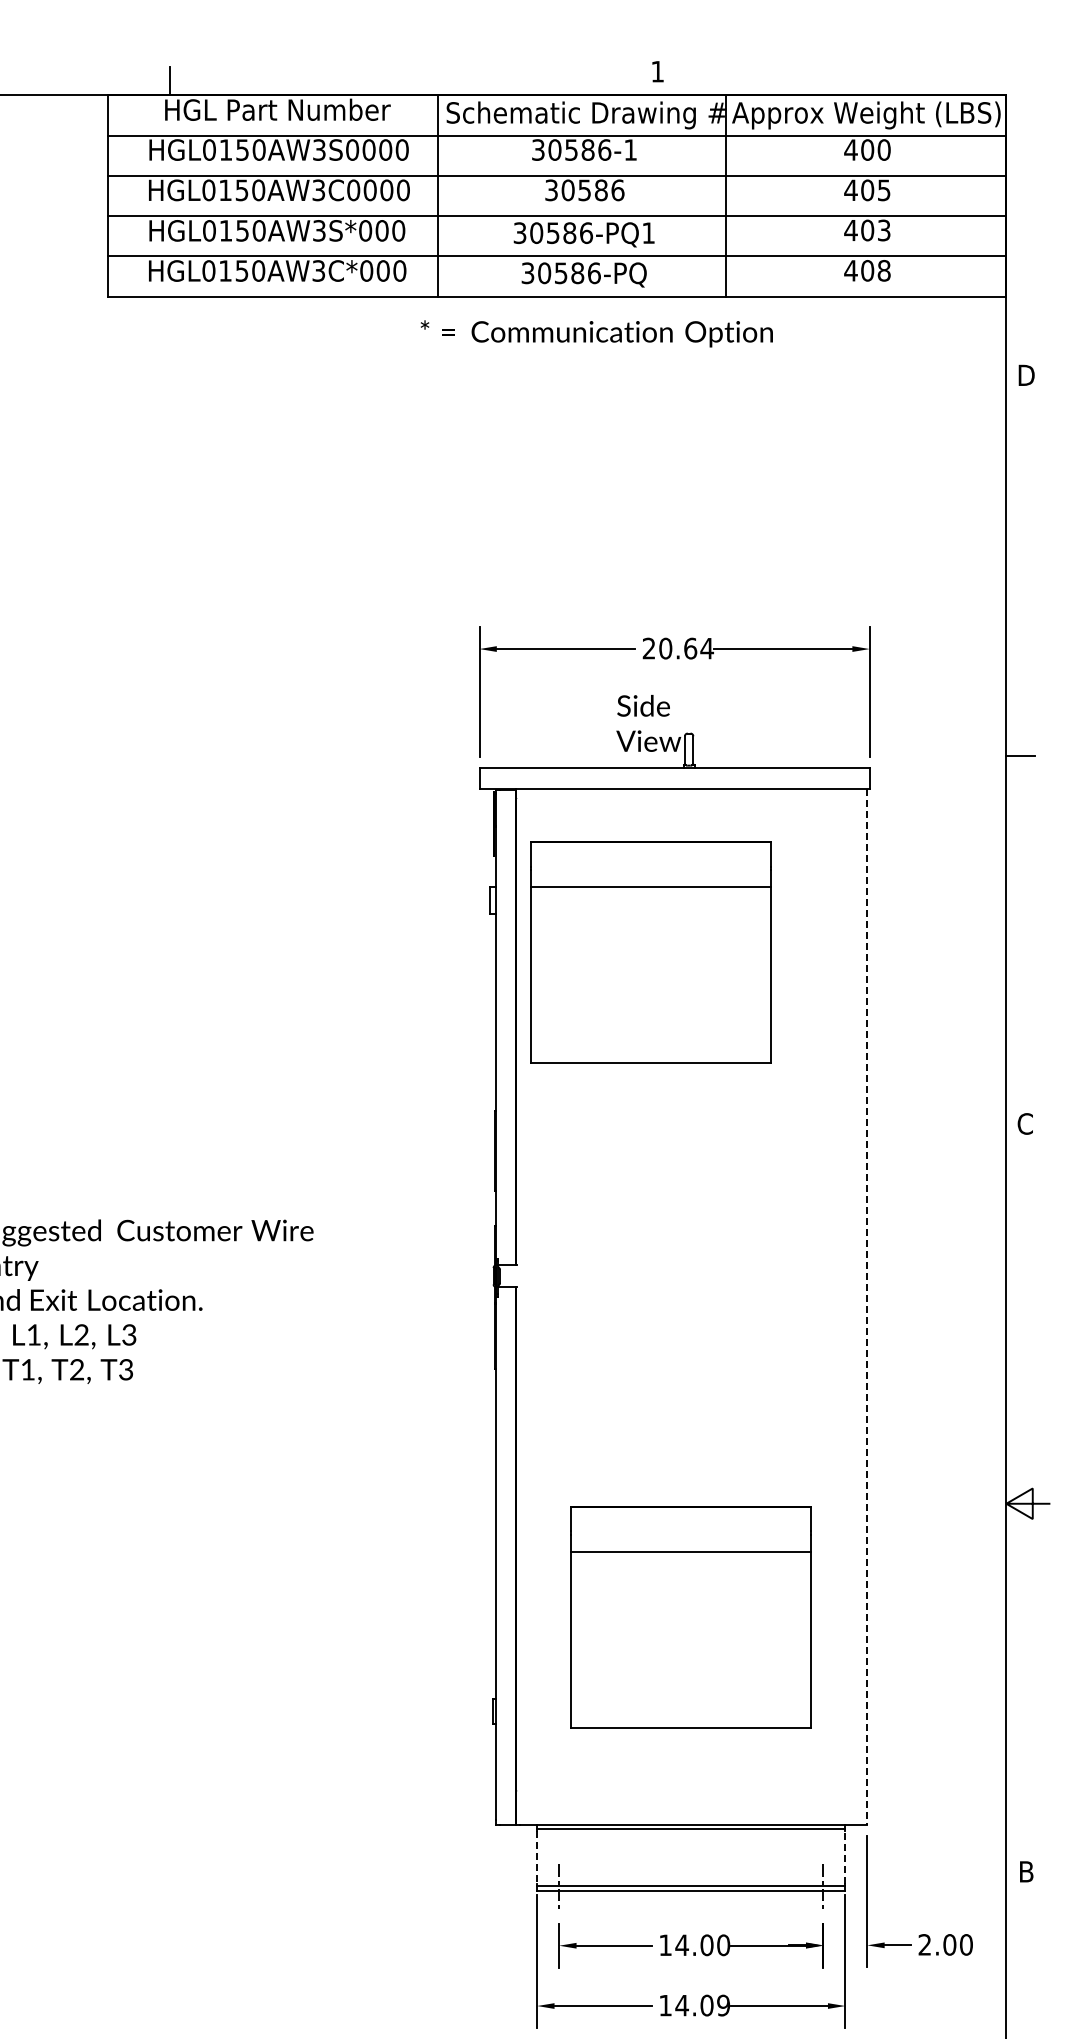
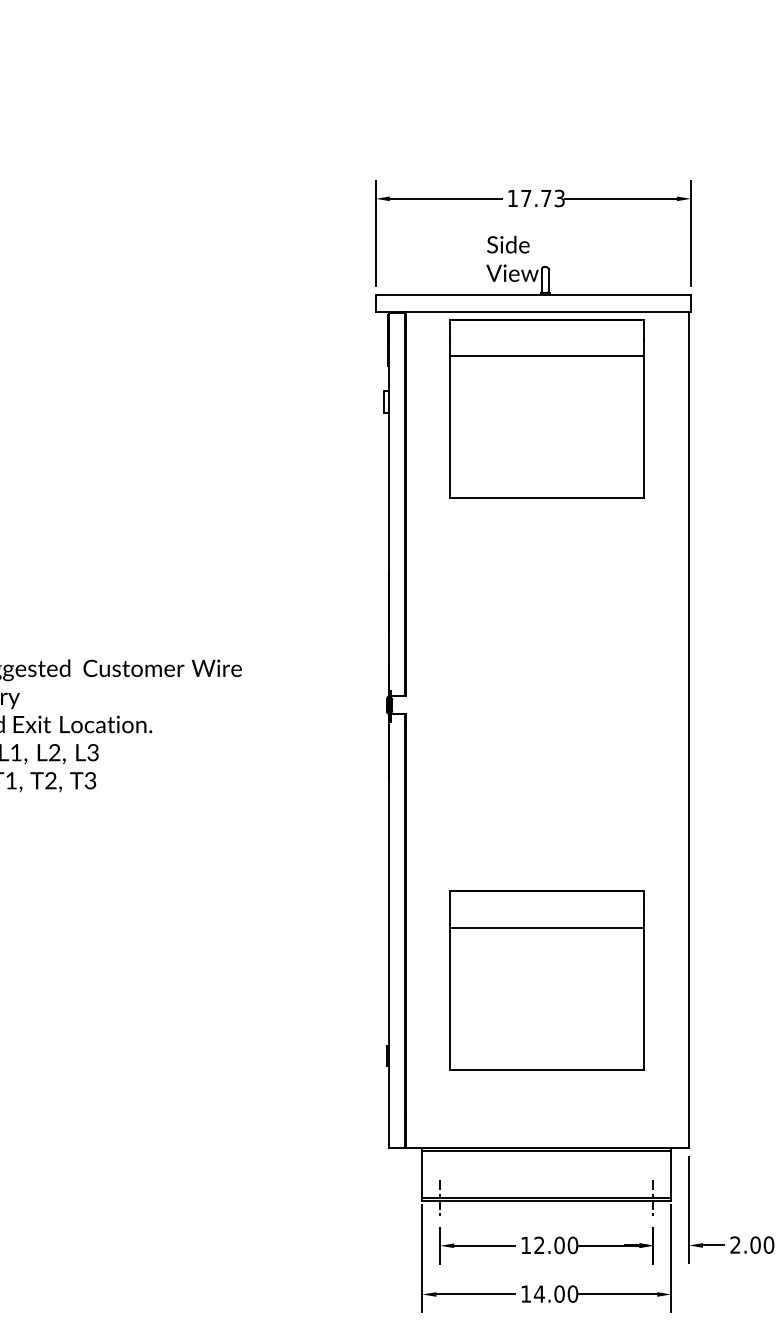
text: (677, 648) -> (535, 198), 20.64 -> 17.73
part: (650, 952) -> (546, 409), moved
line: (867, 1306) -> (689, 729), dashed -> solid
line: (845, 1857) -> (671, 1174), dashed -> solid
line: (537, 1858) -> (422, 1175), dashed -> solid
text: (681, 1944) -> (538, 1244), 14.00 -> 12.00
text: (723, 2005) -> (572, 1294), 14.09 -> 14.00

